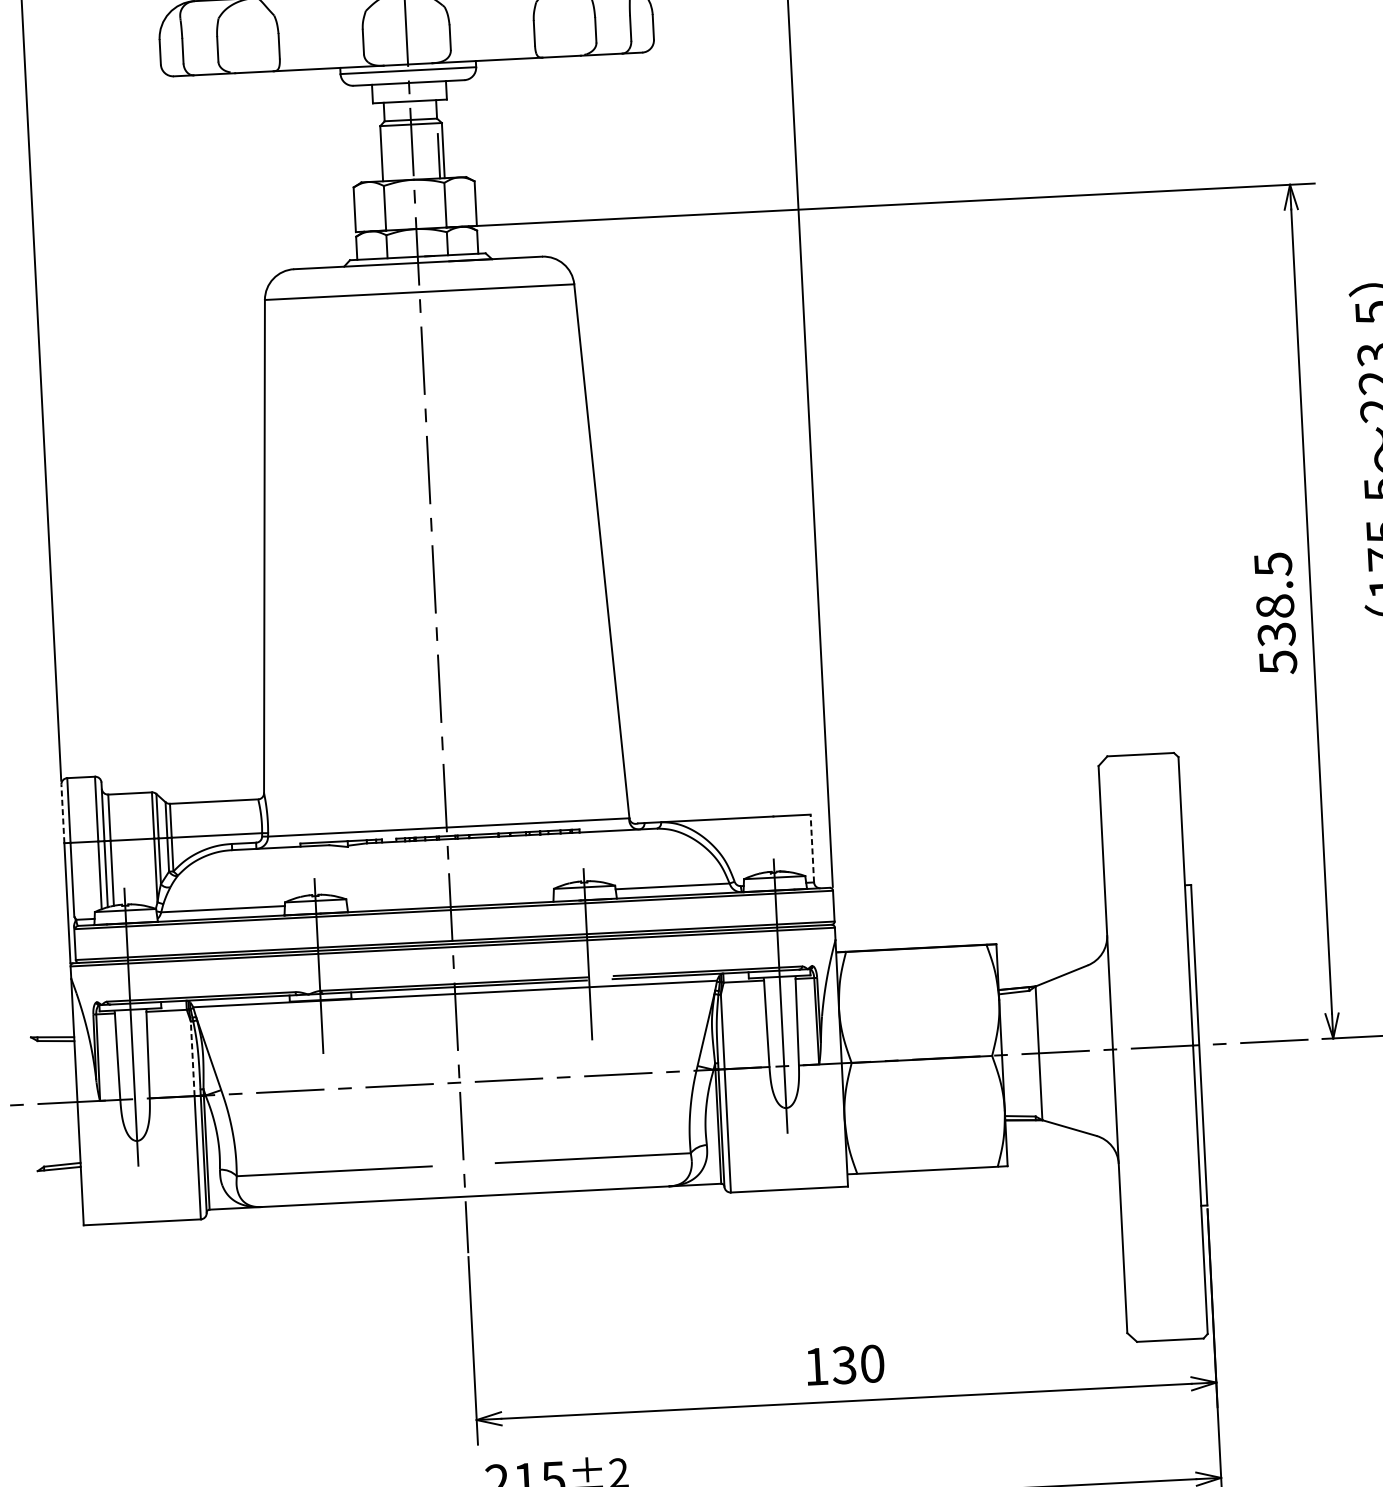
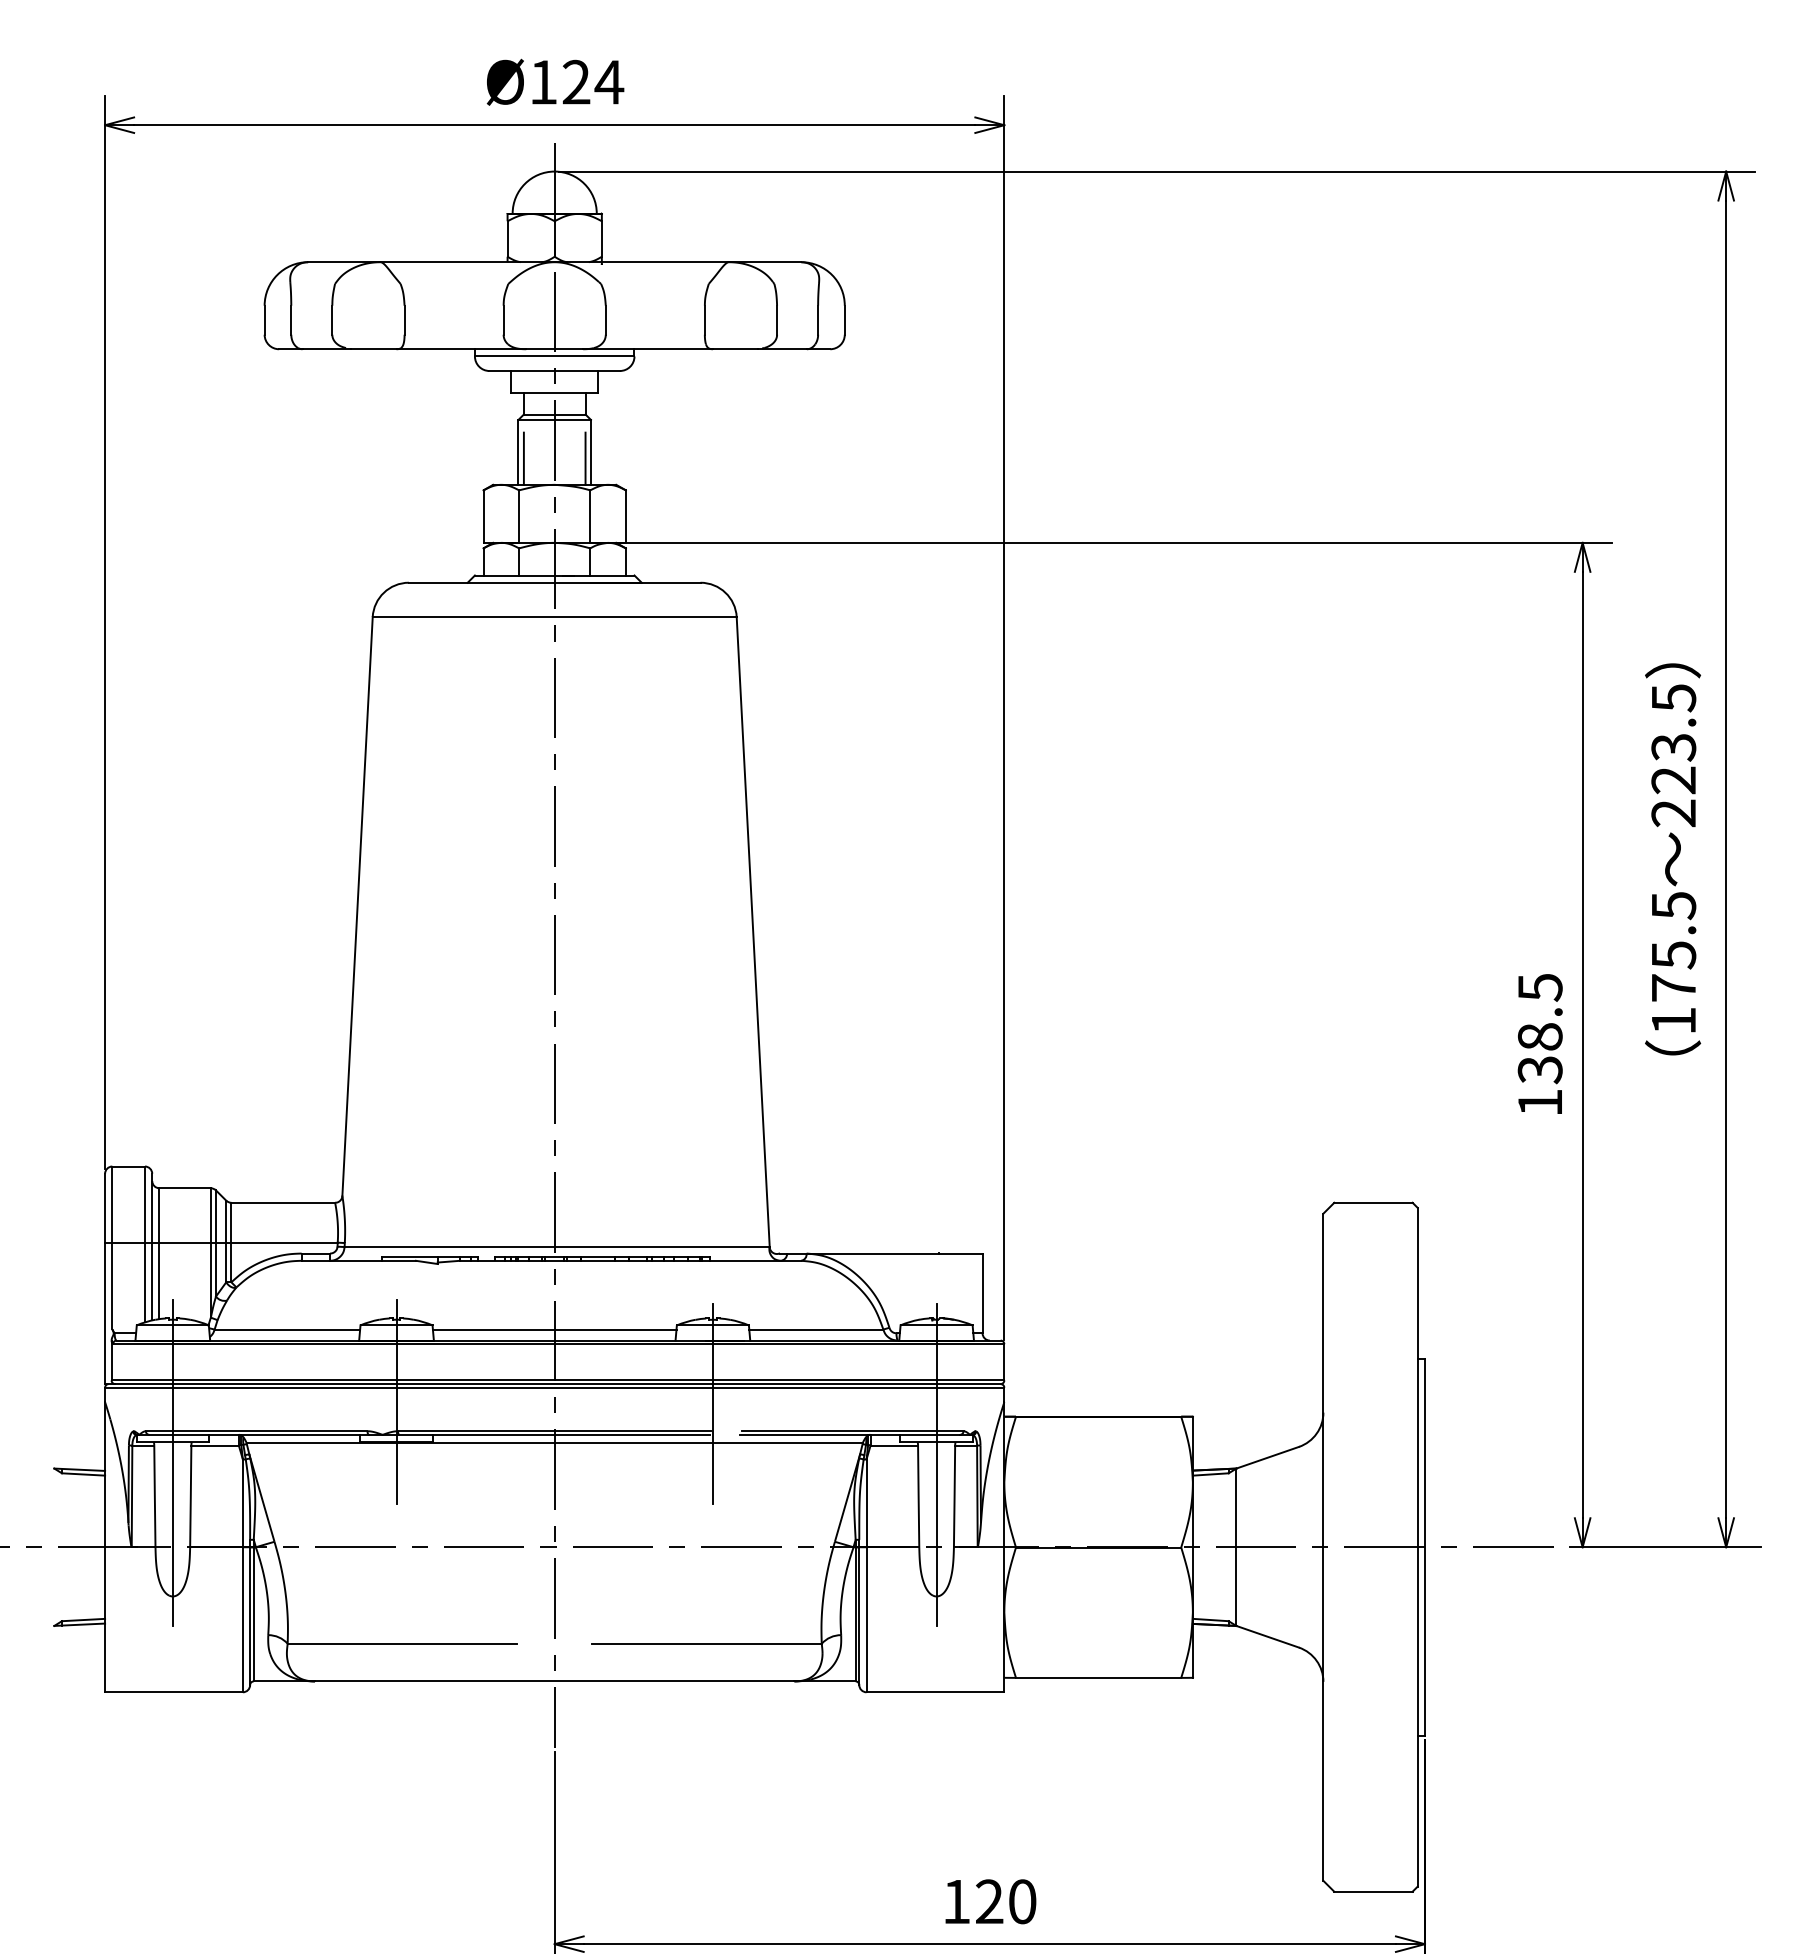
line: (386, 158) -> (523, 458), added
text: (1278, 663) -> (1540, 1103), 538.5 -> 138.5
line: (63, 813) -> (105, 1207), dashed -> solid
line: (812, 848) -> (982, 1293), dashed -> solid
line: (450, 897) -> (554, 1329), added
line: (192, 1058) -> (242, 1503), dashed -> solid
text: (844, 1365) -> (989, 1901), 130 -> 120

